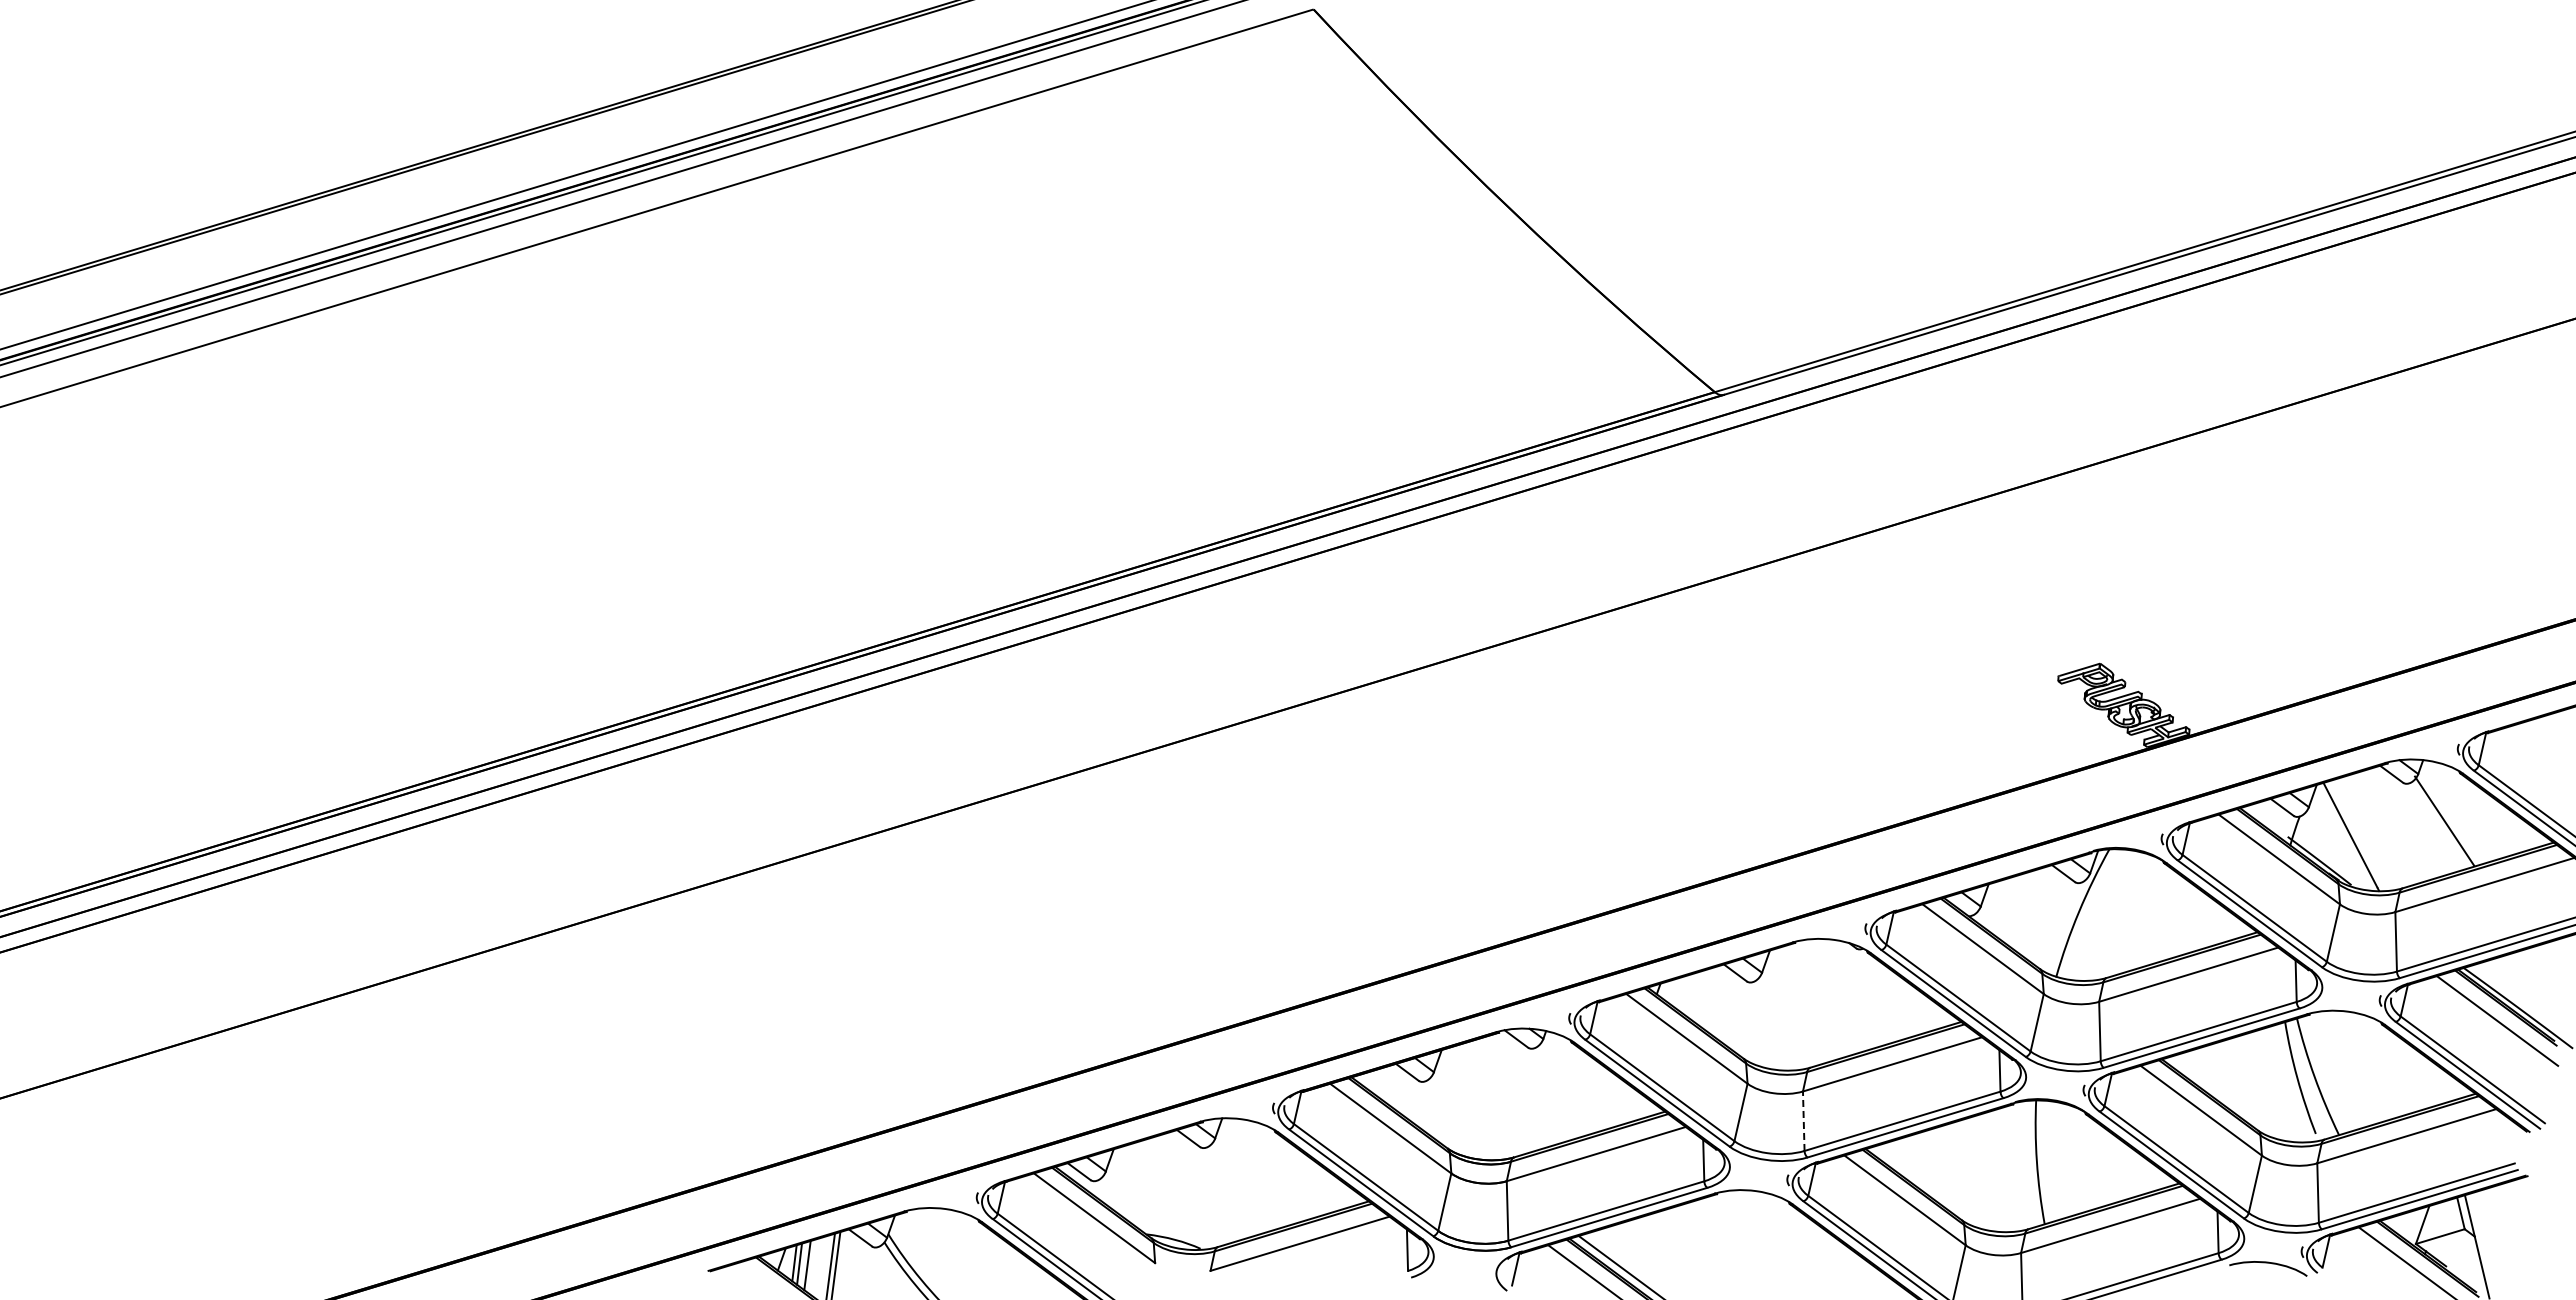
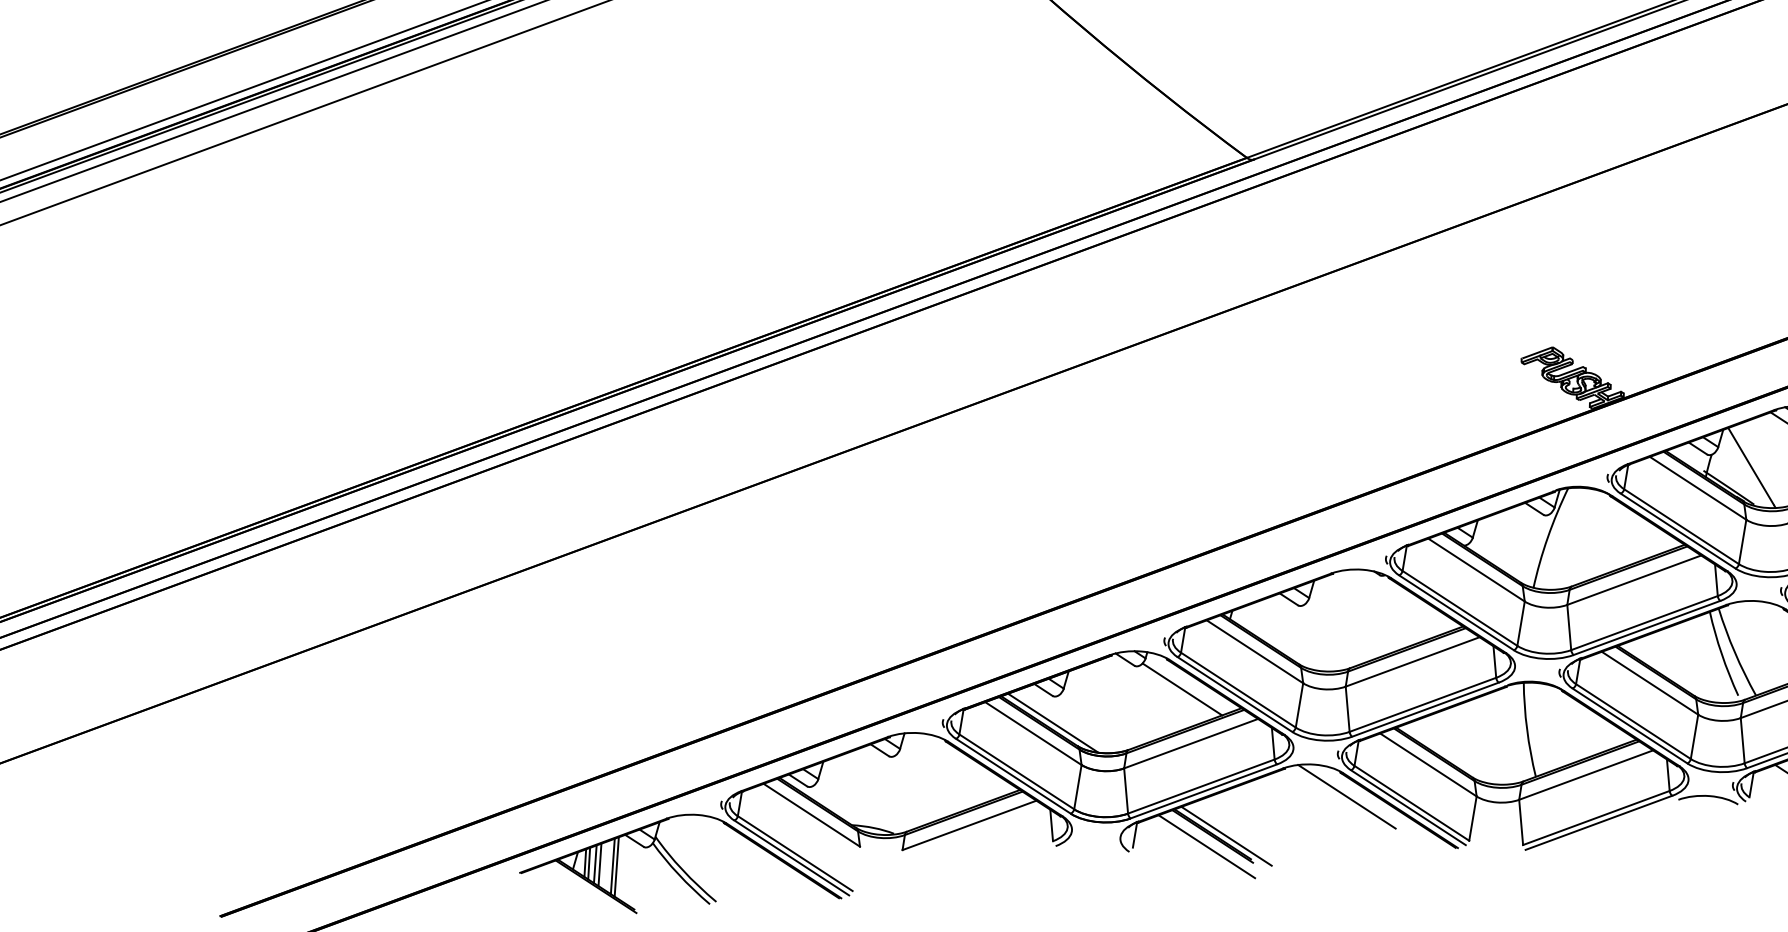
line: (1589, 1082) -> (1182, 689), added
line: (1417, 1116) -> (1053, 723), added
line: (1803, 1121) -> (1347, 709), dashed -> solid
line: (1795, 1235) -> (1346, 796), added
line: (813, 1266) -> (599, 864), added

